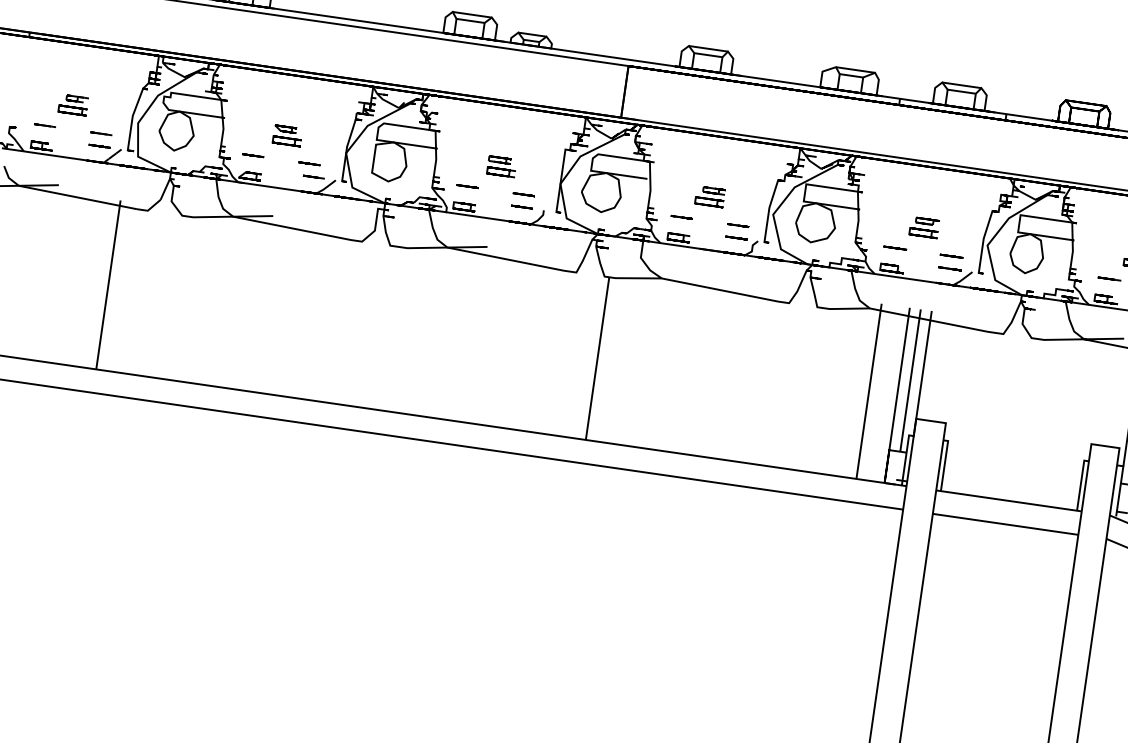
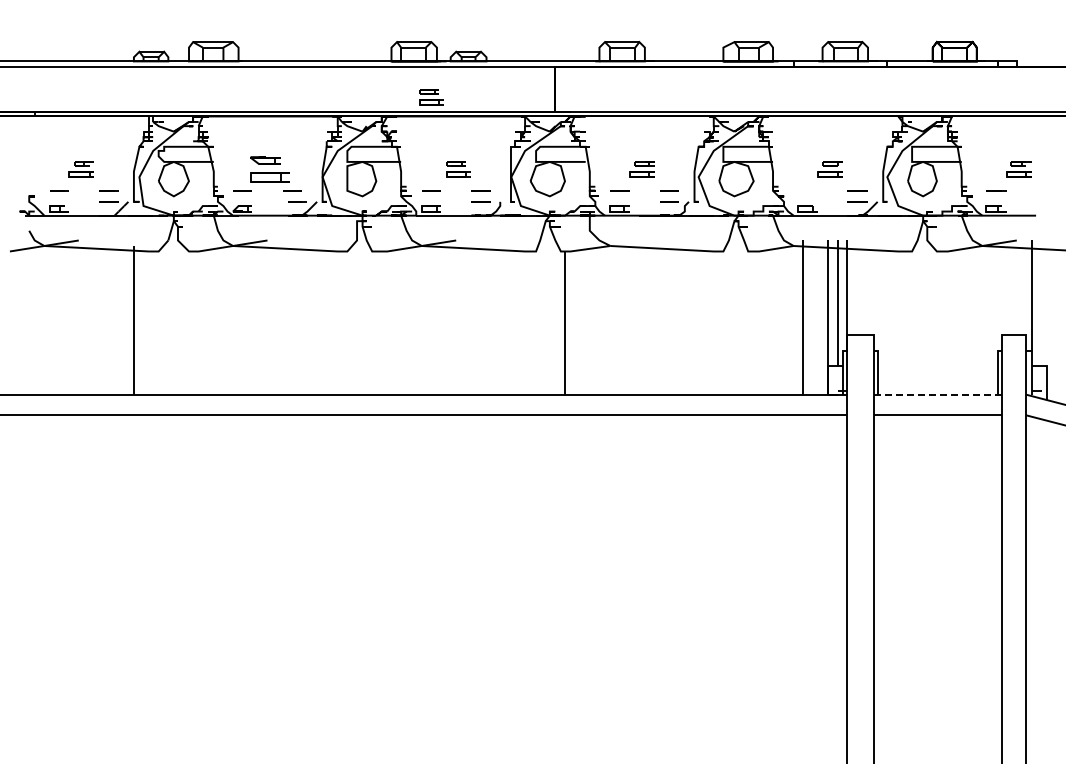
part: (482, 80) -> (431, 97), added
part: (287, 134) -> (269, 168), size x1.6
line: (894, 247) -> (807, 190), removed
line: (1008, 500) -> (937, 394), solid -> dashed

